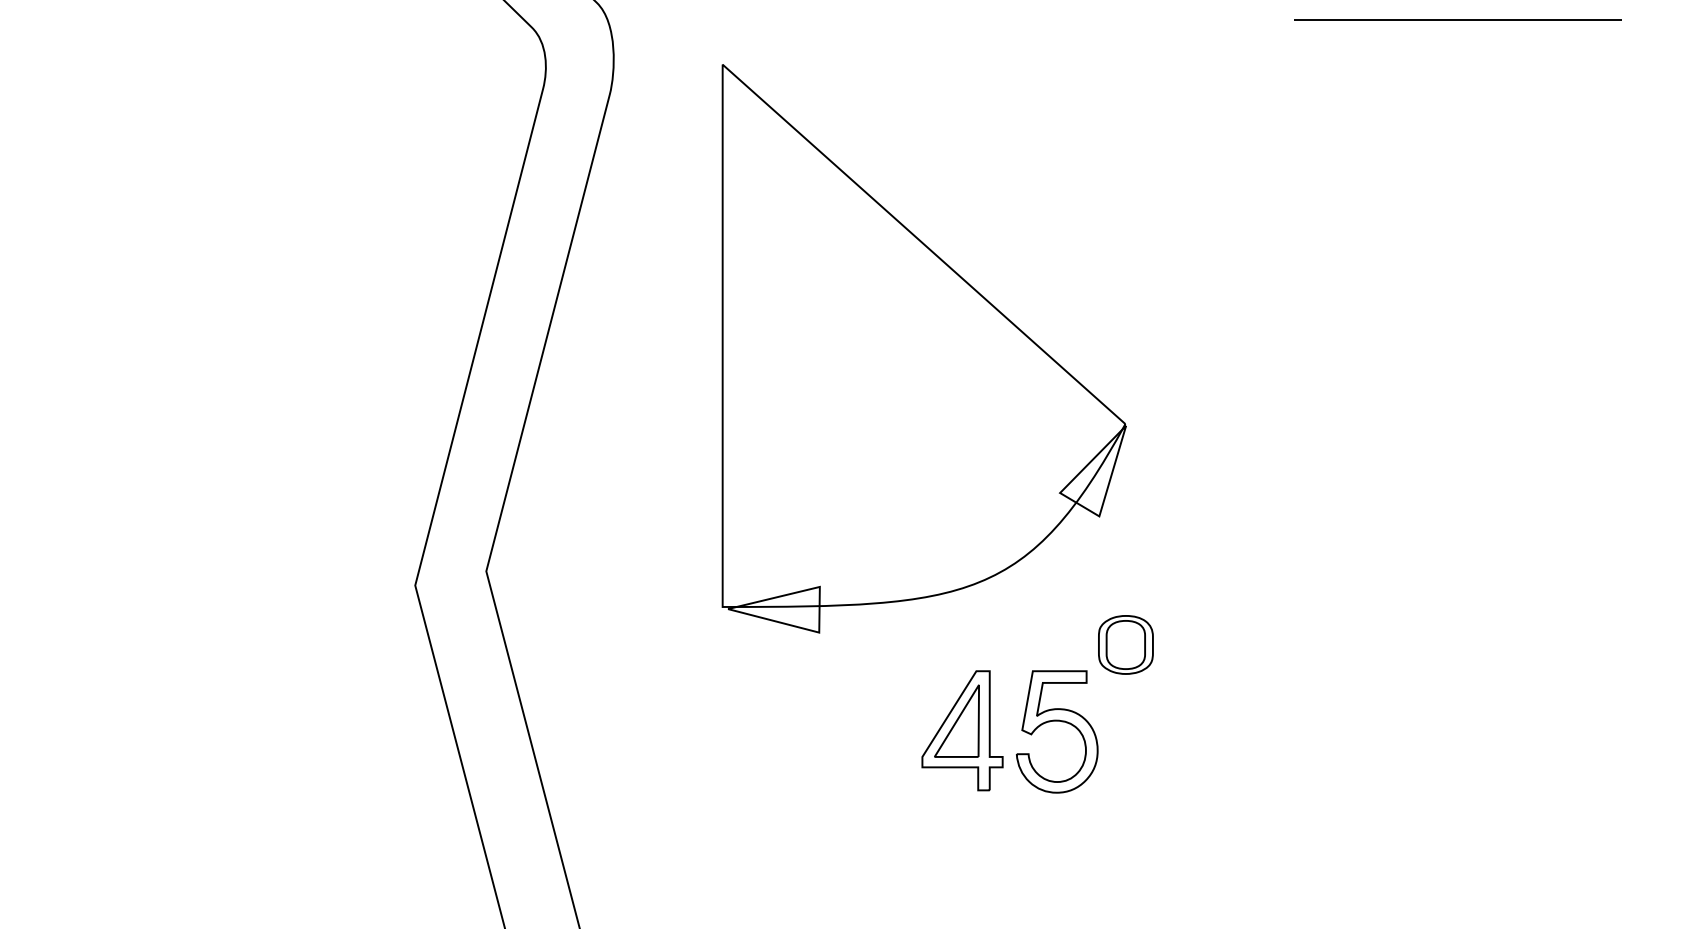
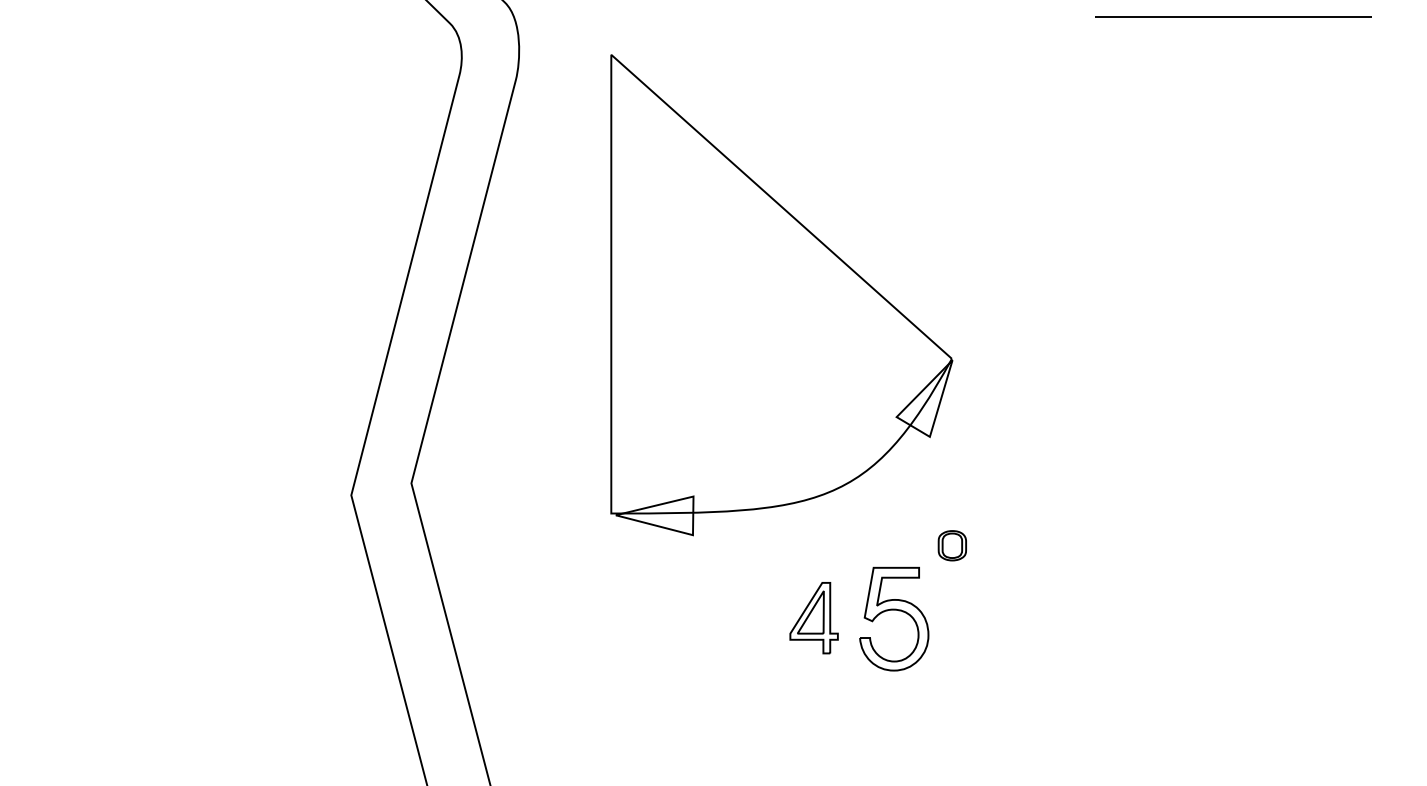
part: (1126, 644) -> (952, 545), size x0.6
part: (961, 729) -> (813, 617), size x0.7

